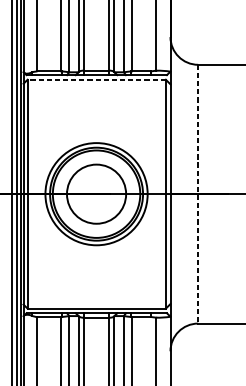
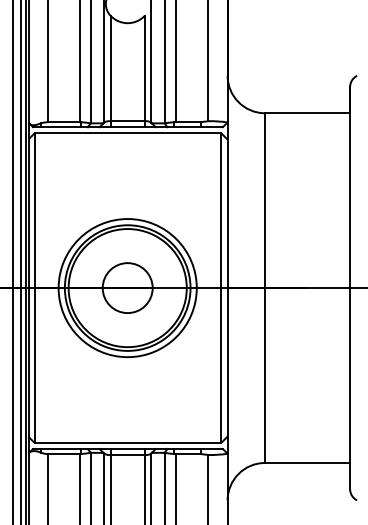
line: (96, 79) -> (127, 133), dashed -> solid
circle: (96, 194) -> (127, 288), size x0.62
line: (198, 194) -> (265, 288), dashed -> solid

